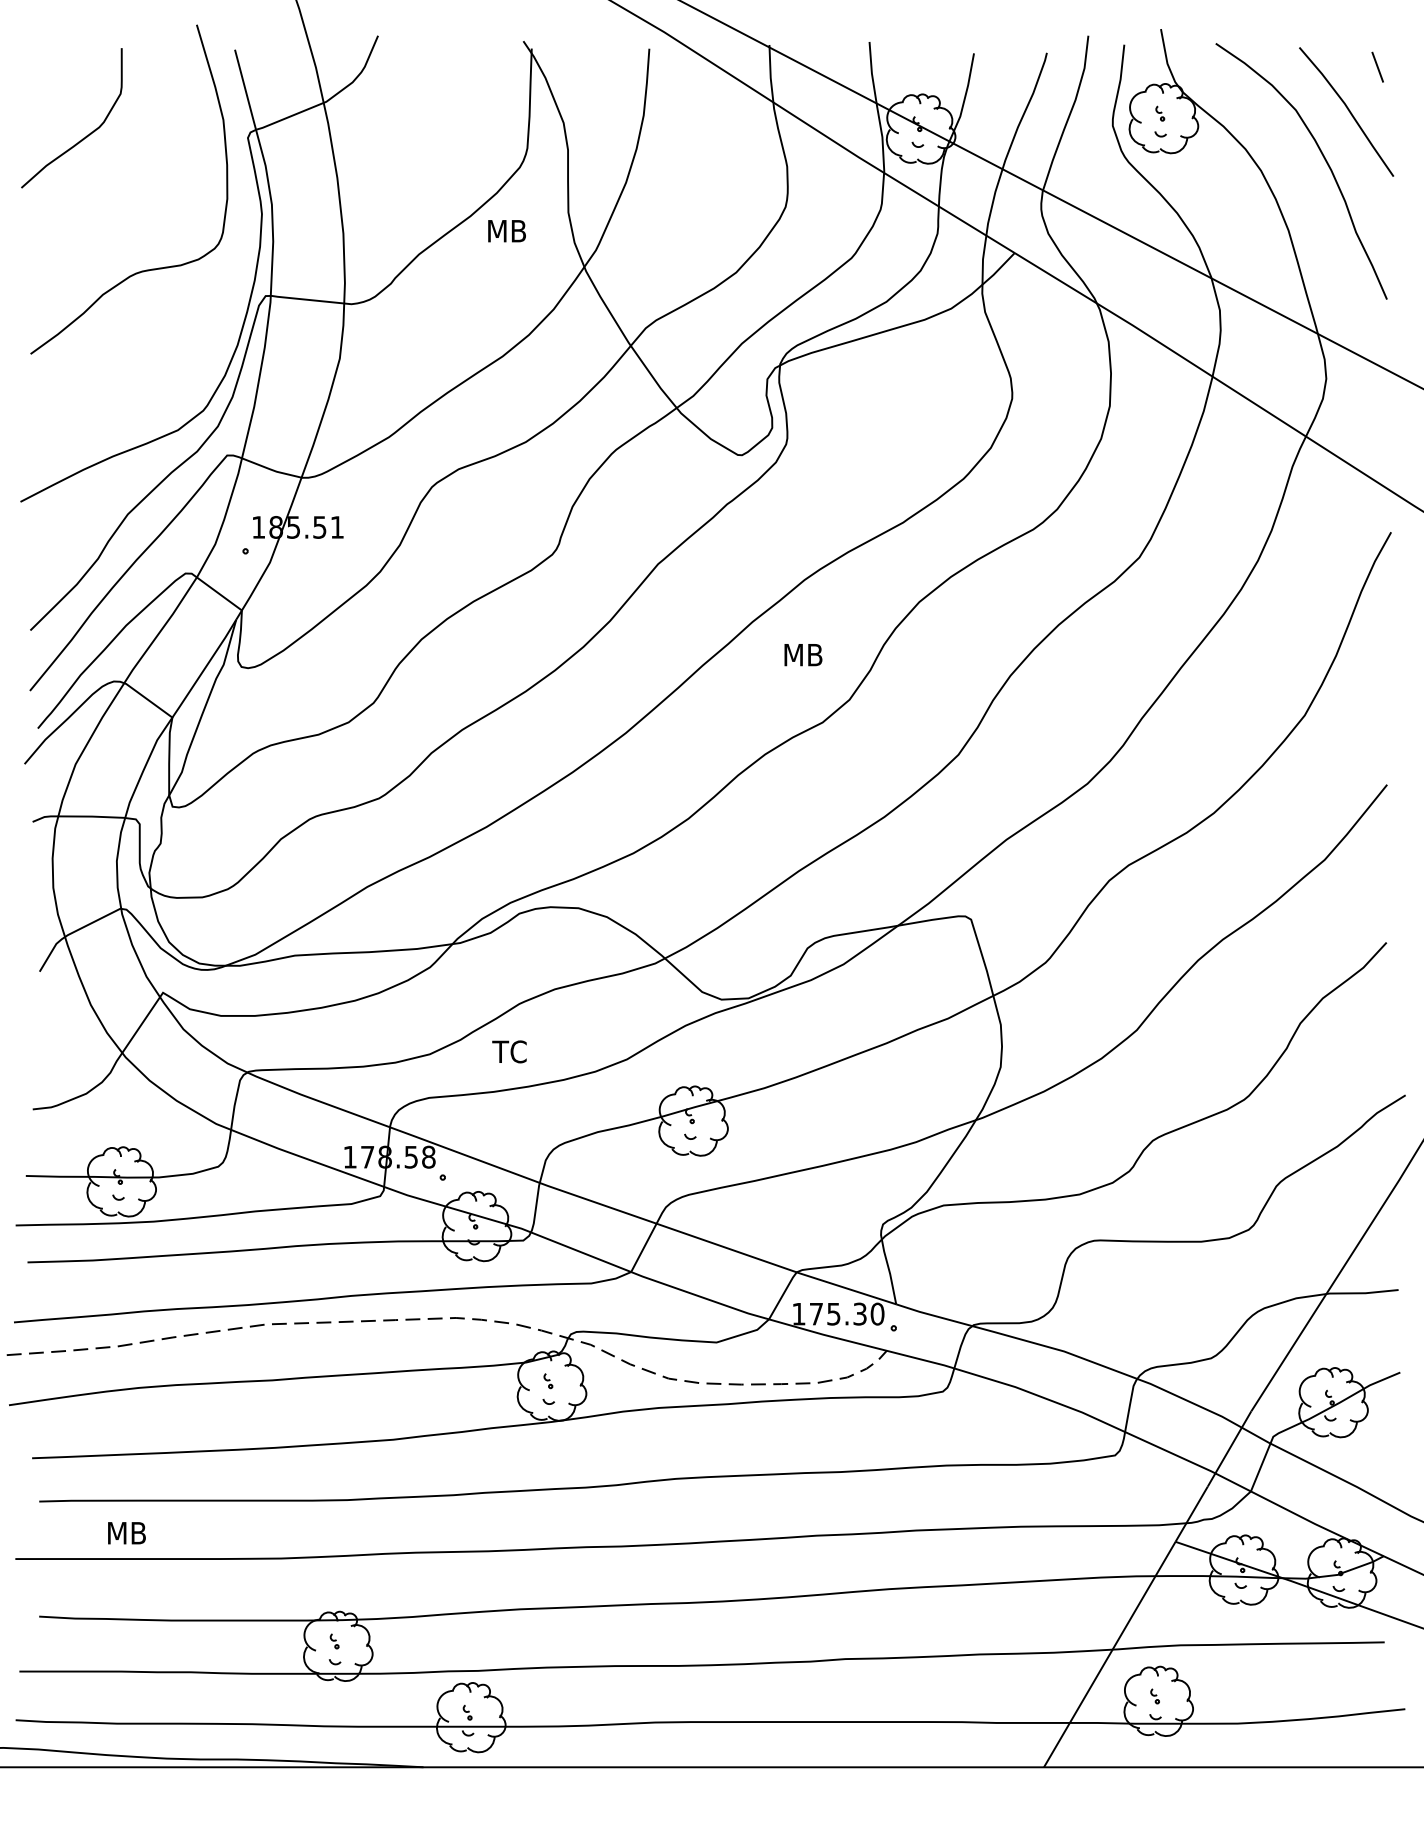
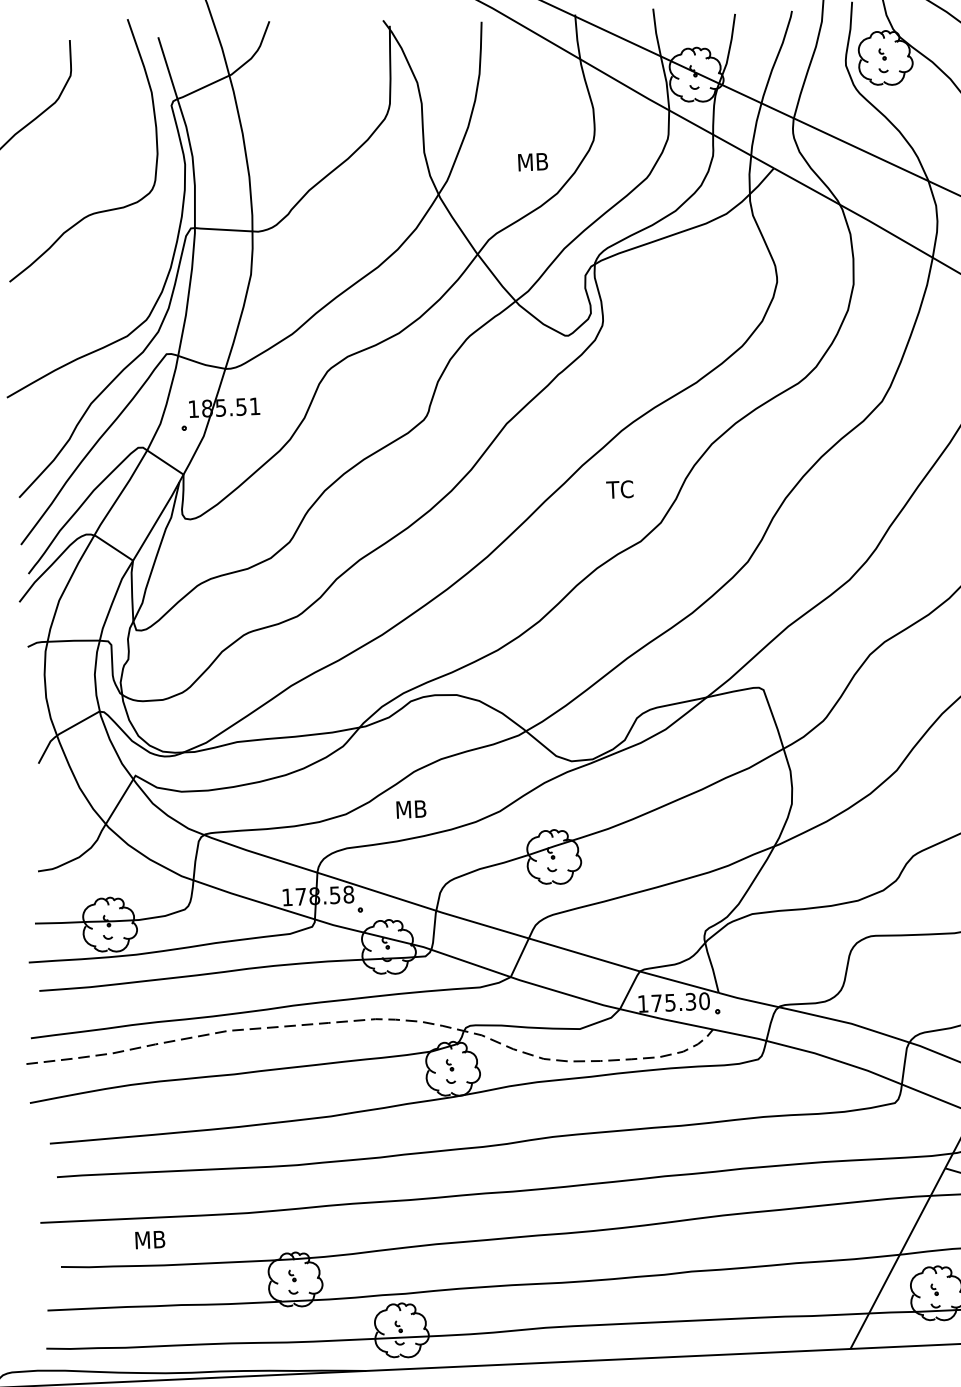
text: (506, 231) -> (532, 162), moved
text: (801, 654) -> (621, 489), MB -> TC
text: (512, 1051) -> (410, 809), TC -> MB
text: (126, 1533) -> (149, 1240), moved

